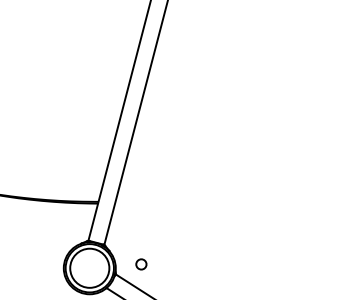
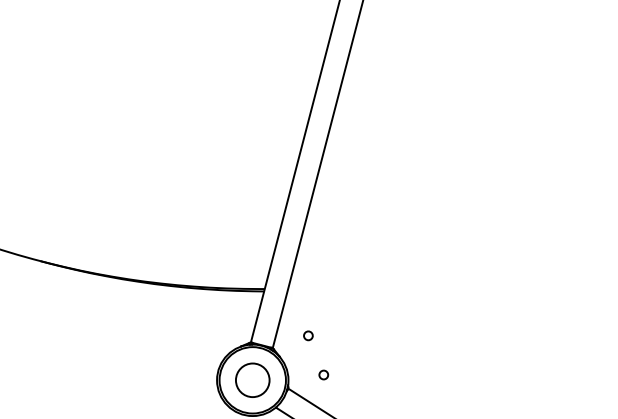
circle: (130, 235) -> (308, 335), added
circle: (141, 264) -> (323, 374), size x0.62
circle: (89, 268) -> (252, 380), size x0.62

